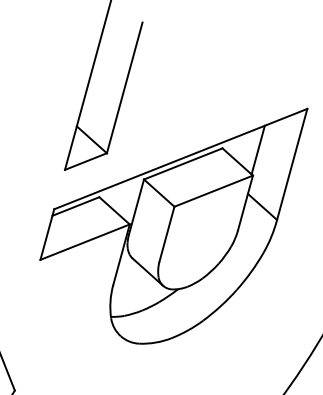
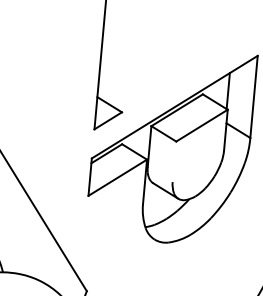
line: (123, 87) -> (125, 63), removed
line: (167, 233) -> (174, 161), removed

